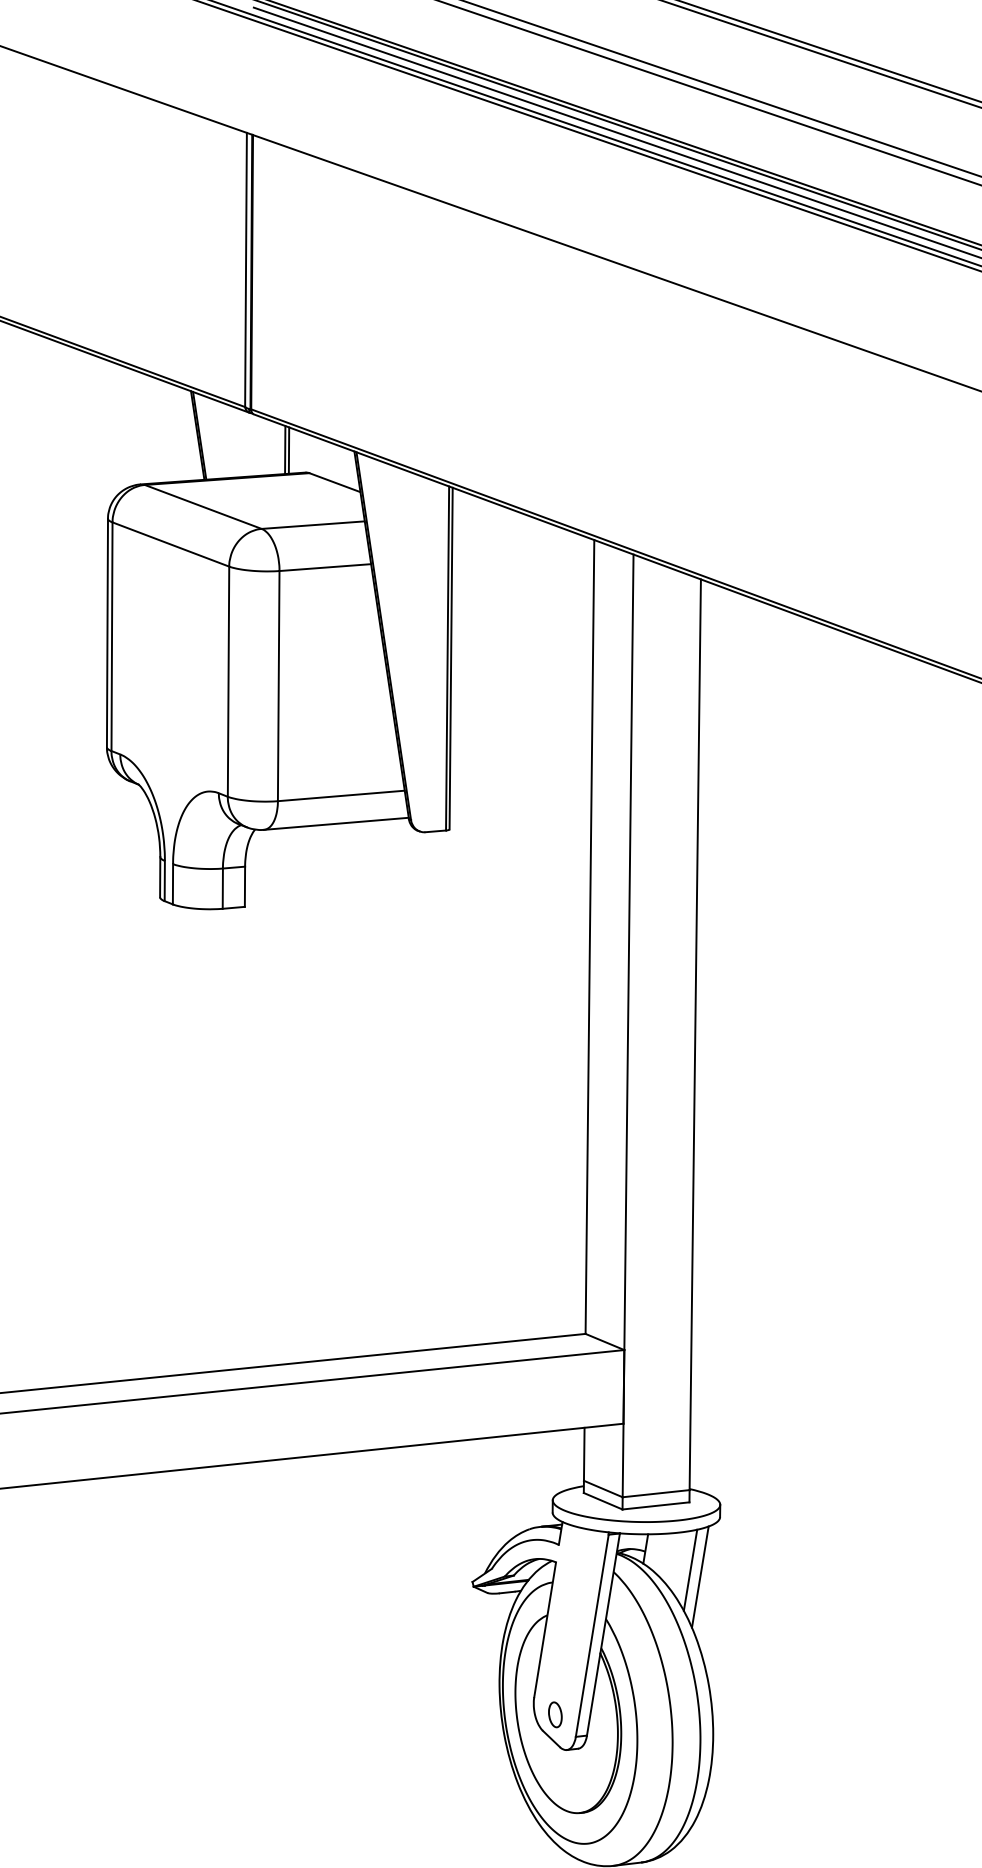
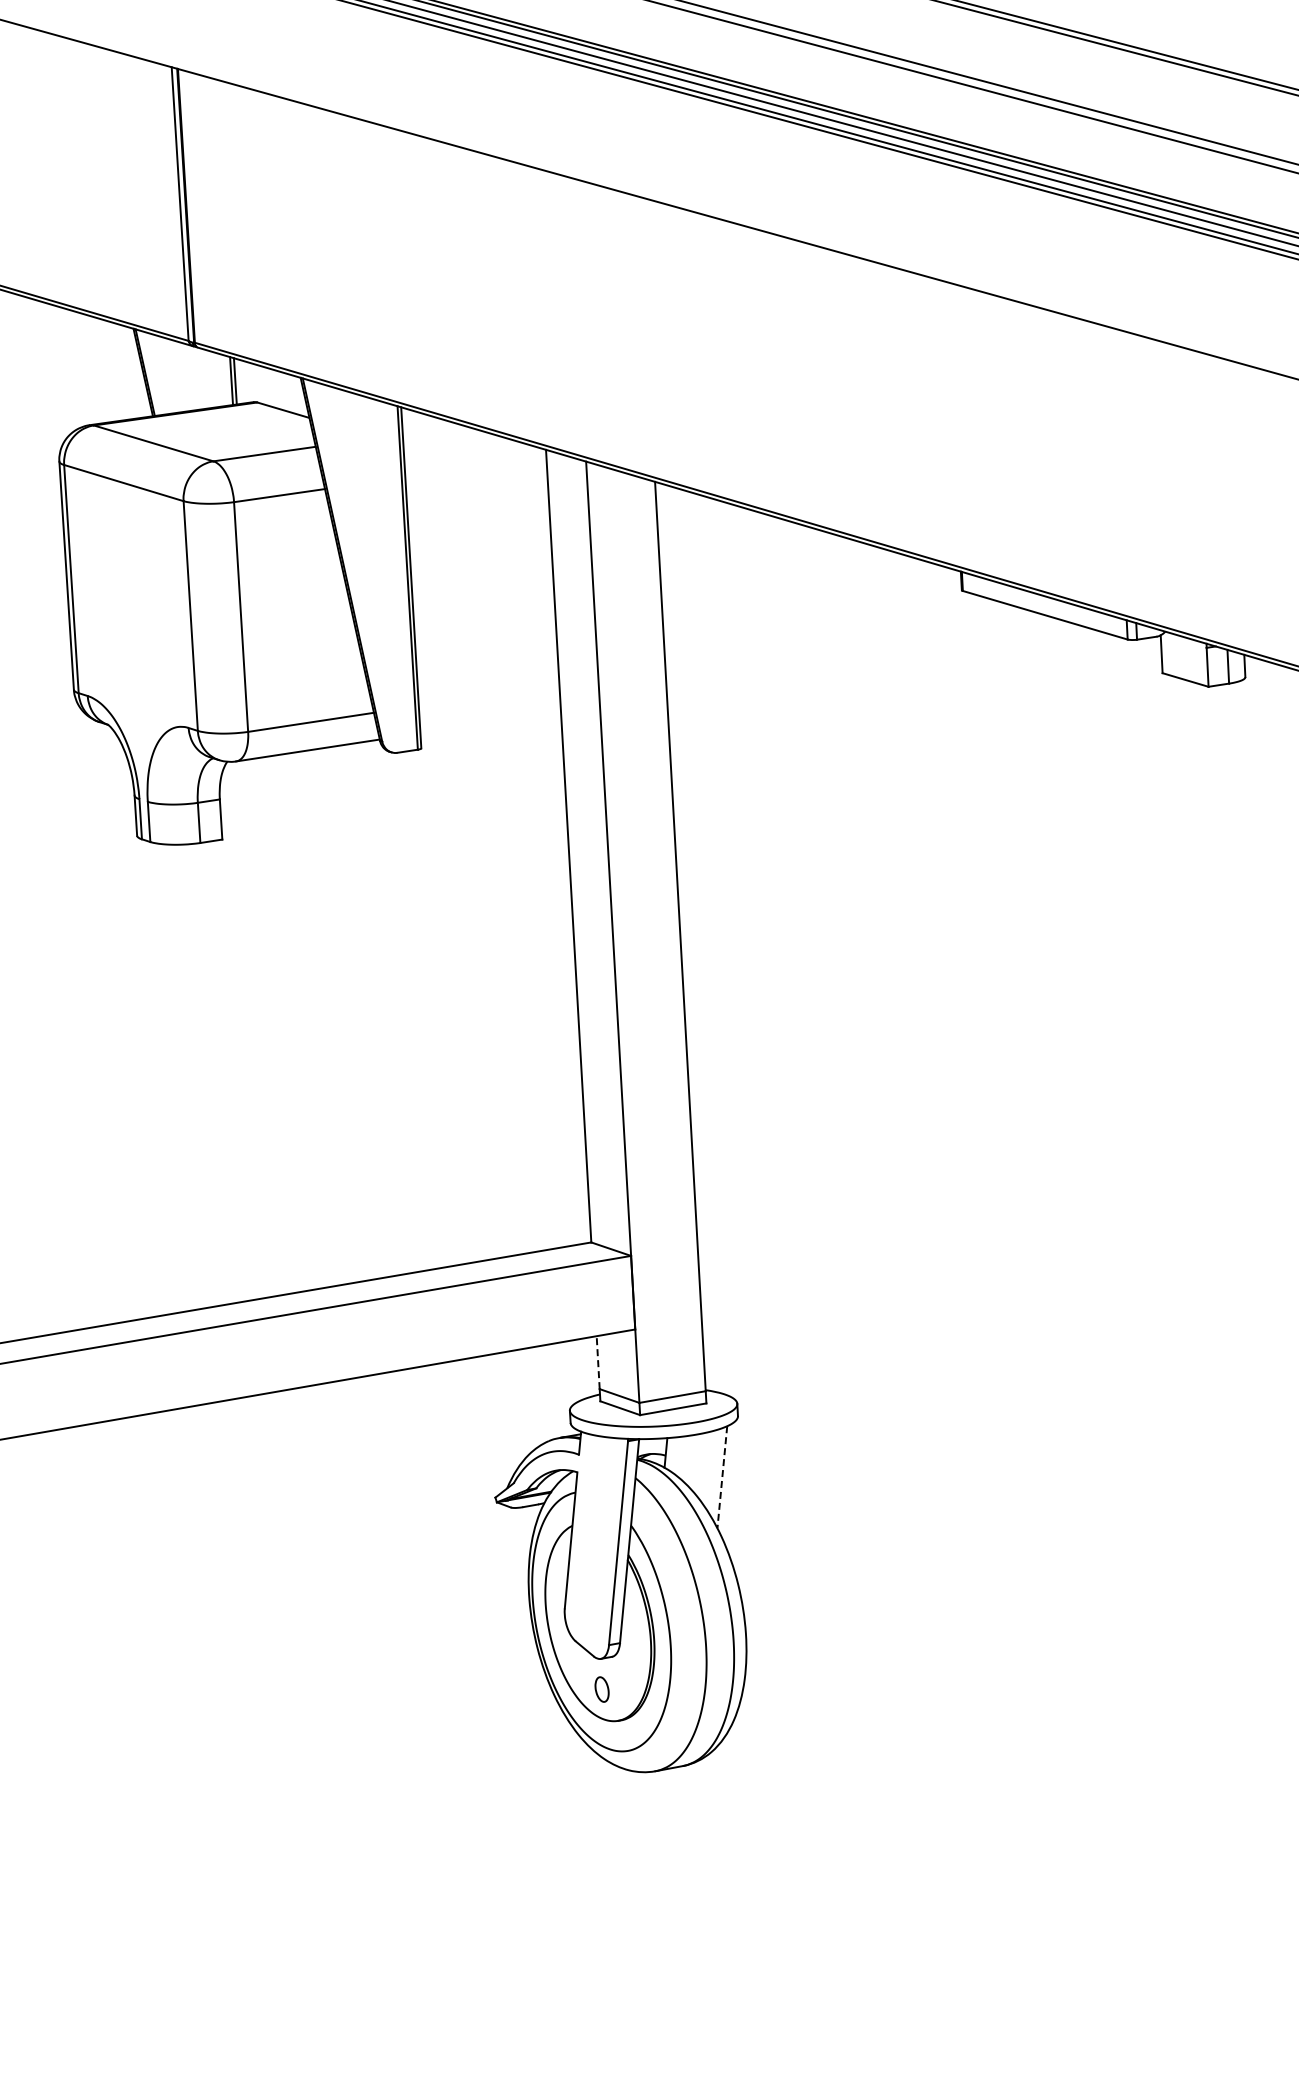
line: (584, 1454) -> (598, 1362), solid -> dashed
line: (690, 1570) -> (712, 1471), removed
line: (700, 1577) -> (722, 1477), solid -> dashed
part: (554, 1714) -> (601, 1689), moved

